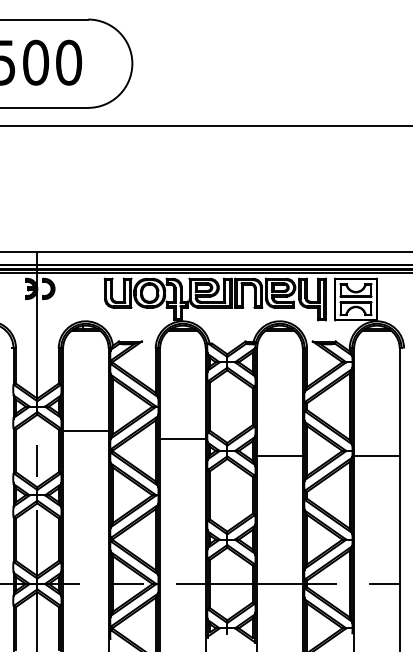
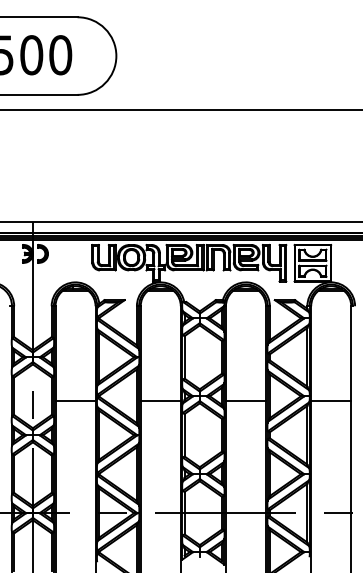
line: (85, 431) -> (75, 401), moved
line: (182, 439) -> (160, 401), moved

